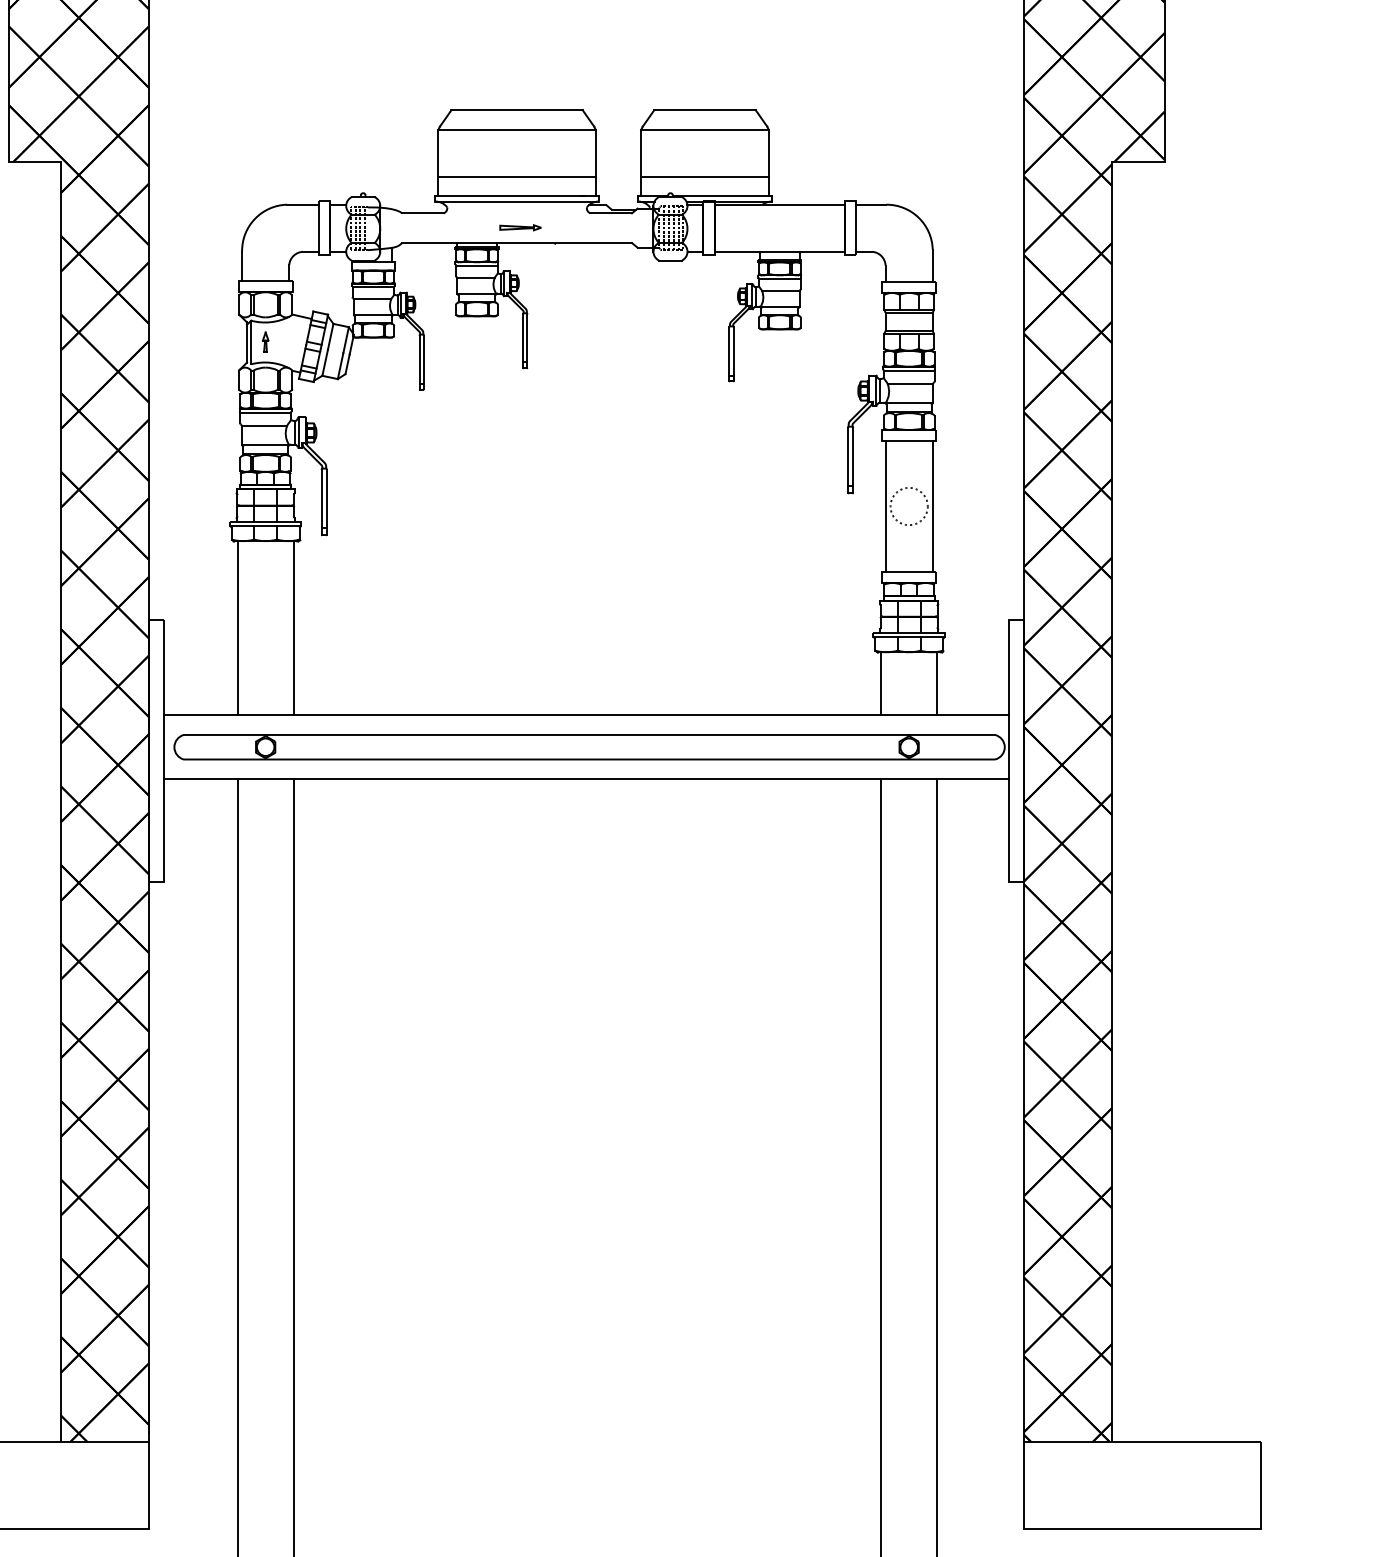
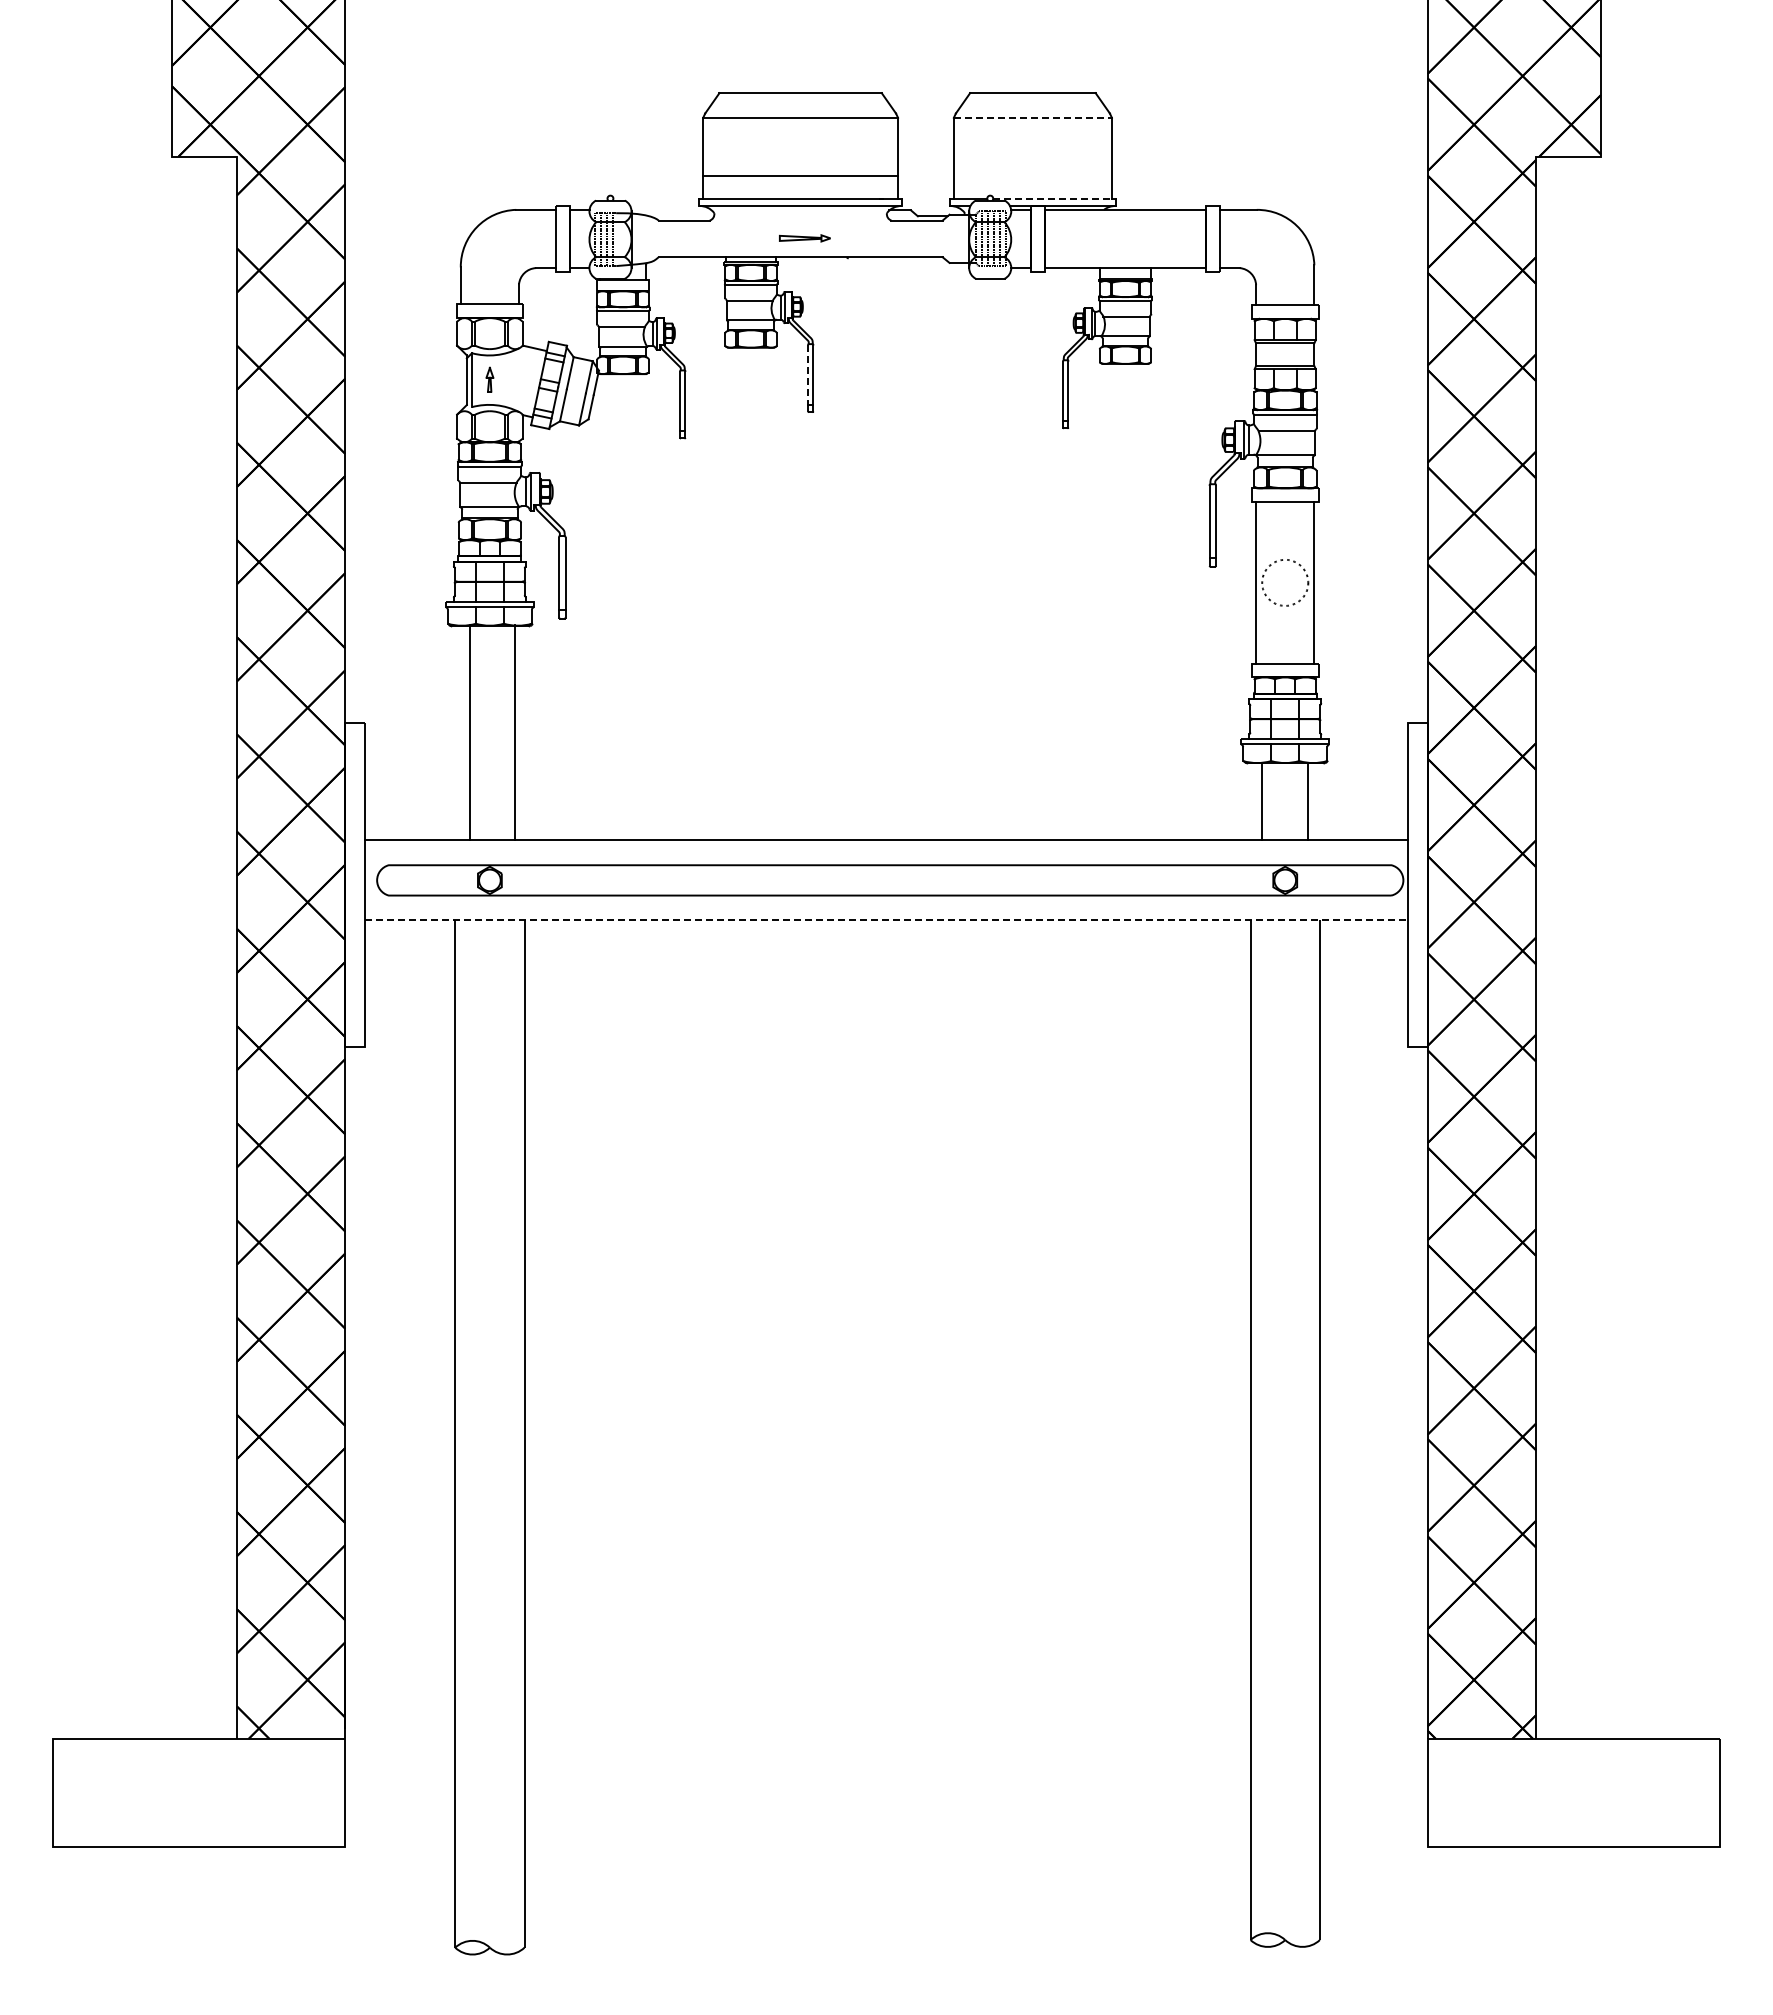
line: (705, 129) -> (1033, 117), solid -> dashed
line: (704, 176) -> (1032, 175), removed
line: (721, 196) -> (1053, 199), solid -> dashed
line: (523, 338) -> (808, 375), solid -> dashed
line: (237, 627) -> (515, 732), moved
line: (293, 627) -> (469, 732), moved
line: (881, 683) -> (1307, 801), moved
line: (936, 683) -> (1261, 801), moved
line: (586, 778) -> (886, 919), solid -> dashed

